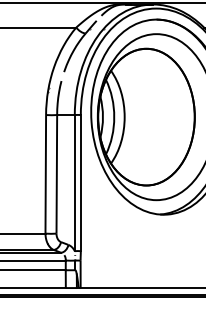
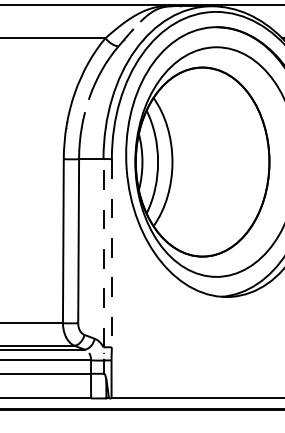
line: (74, 182) -> (103, 252), solid -> dashed
line: (80, 183) -> (111, 253), solid -> dashed

